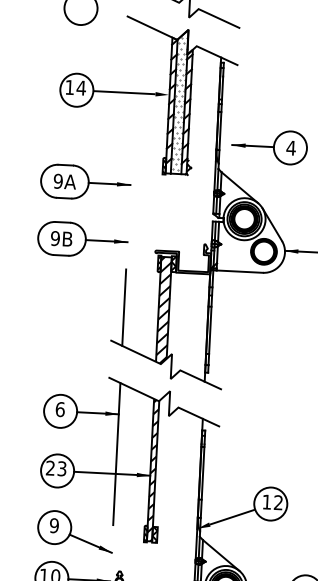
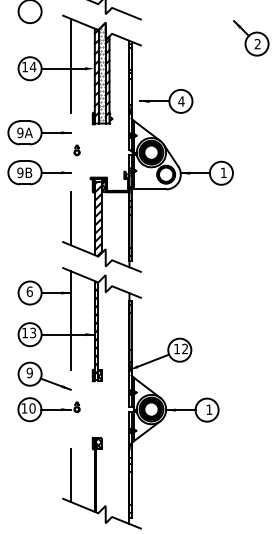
line: (134, 88) -> (70, 65), added
part: (137, 210) -> (76, 150), added
text: (49, 467) -> (24, 332), 23 -> 13

